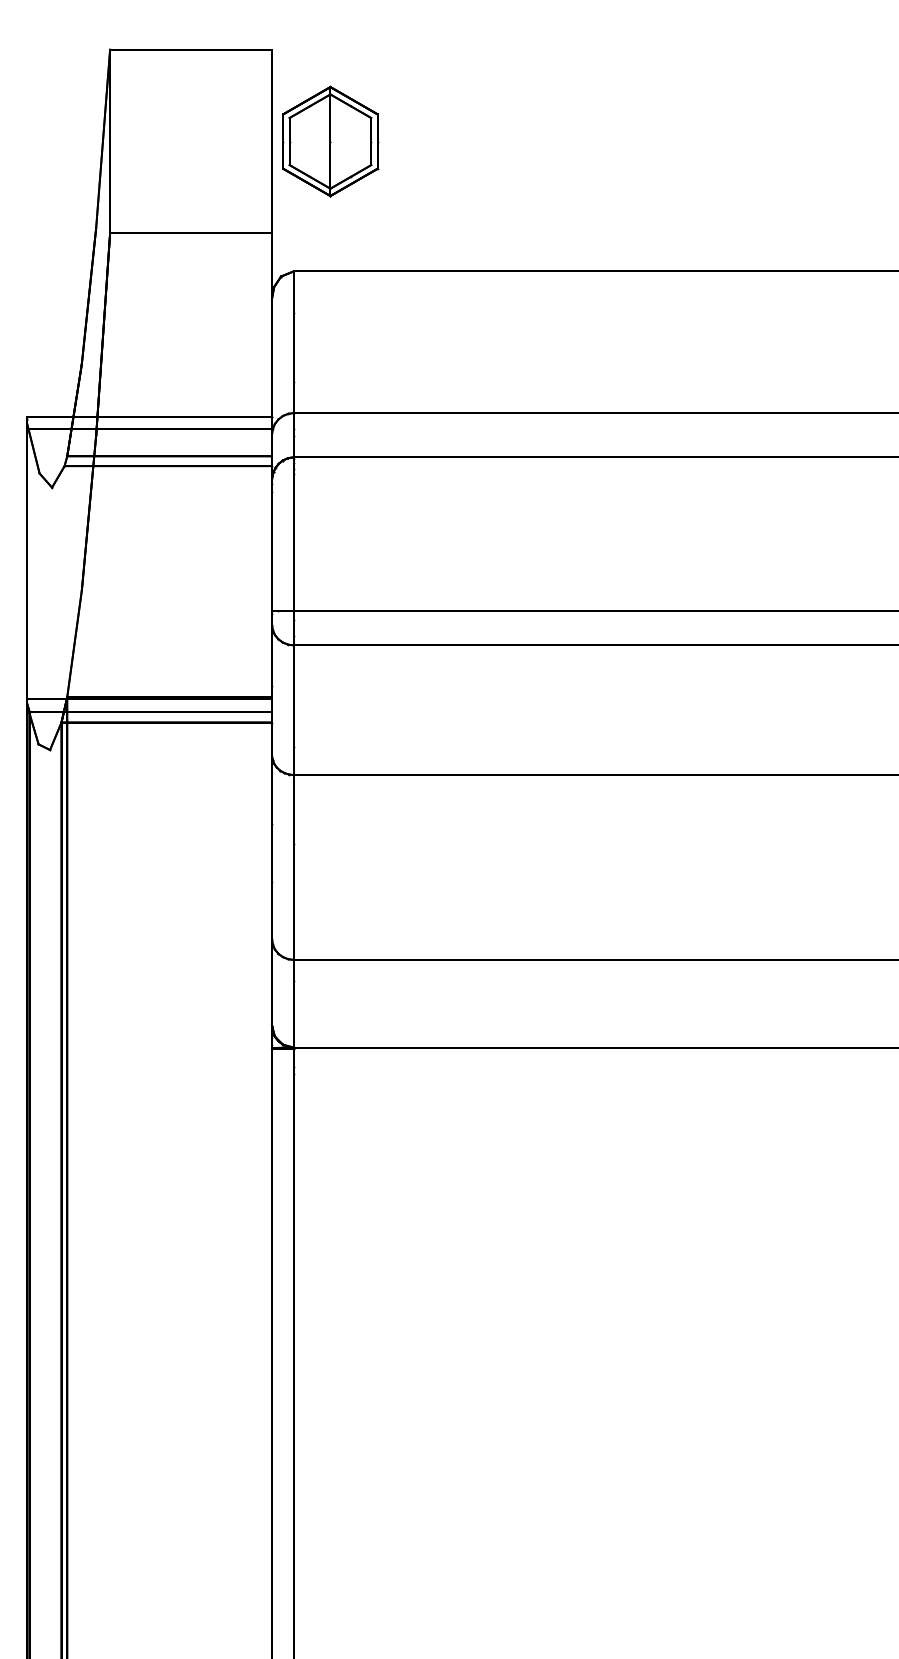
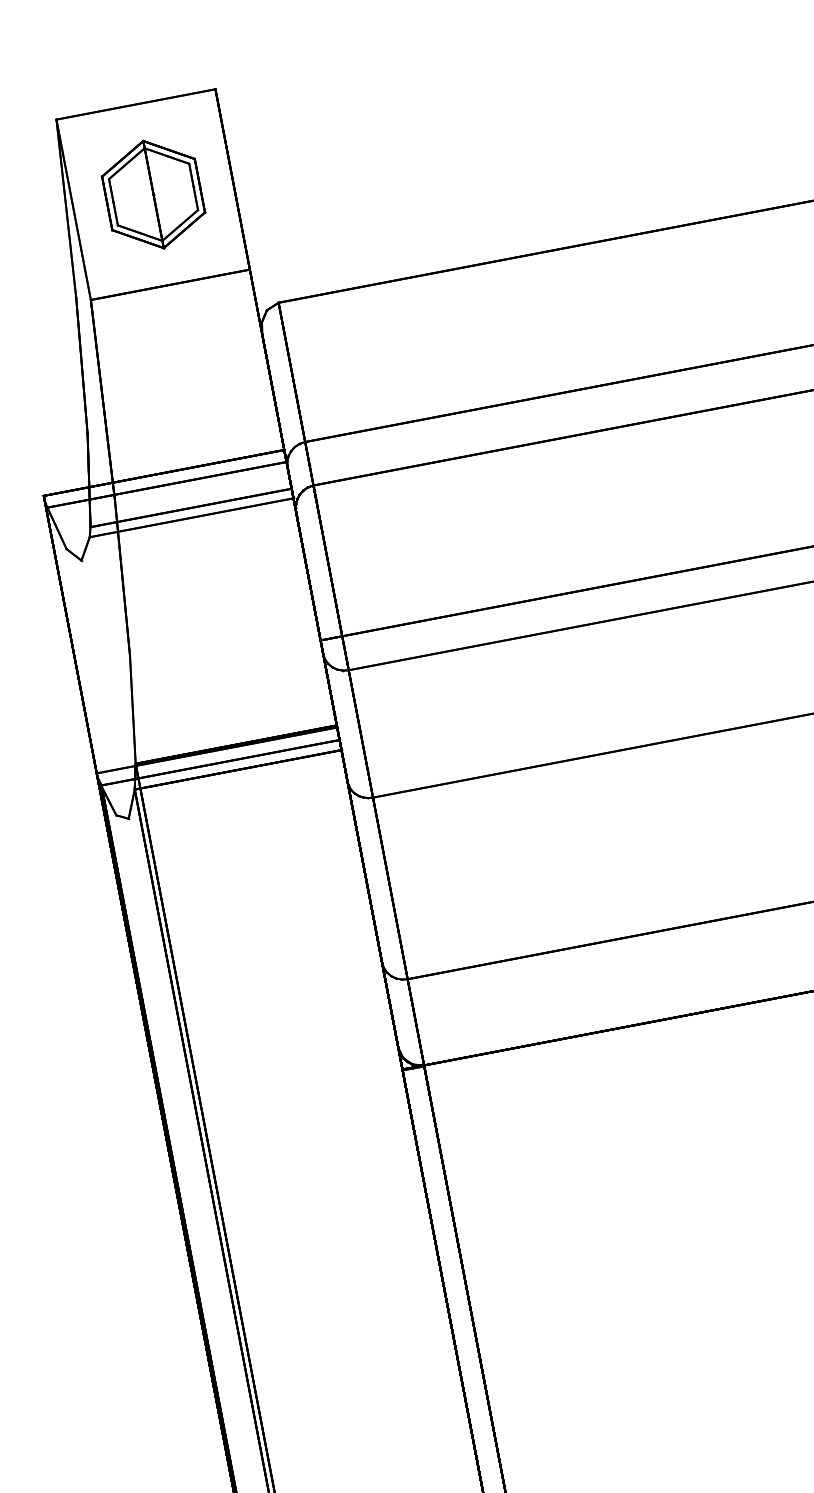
part: (330, 141) -> (153, 194), moved

